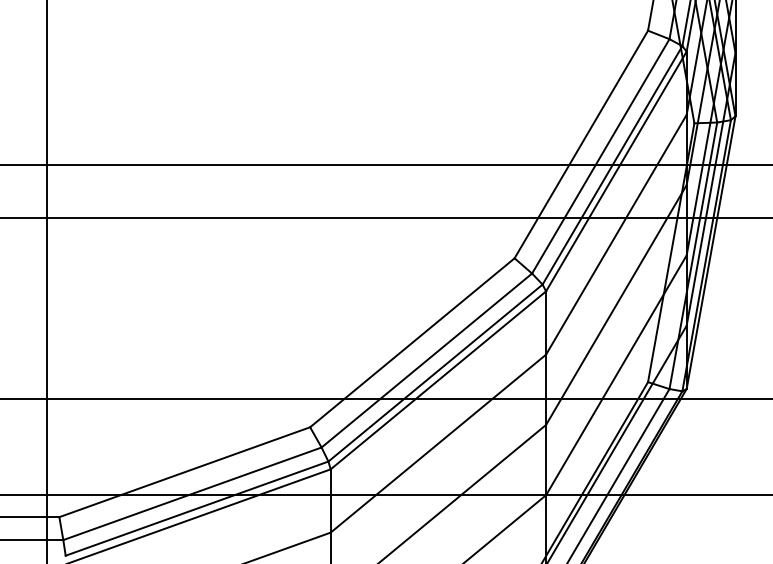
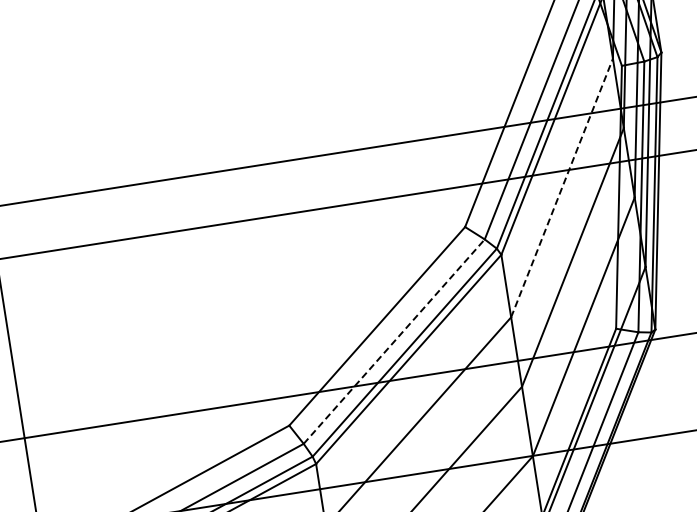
line: (616, 234) -> (562, 187), solid -> dashed
line: (426, 360) -> (393, 341), solid -> dashed

